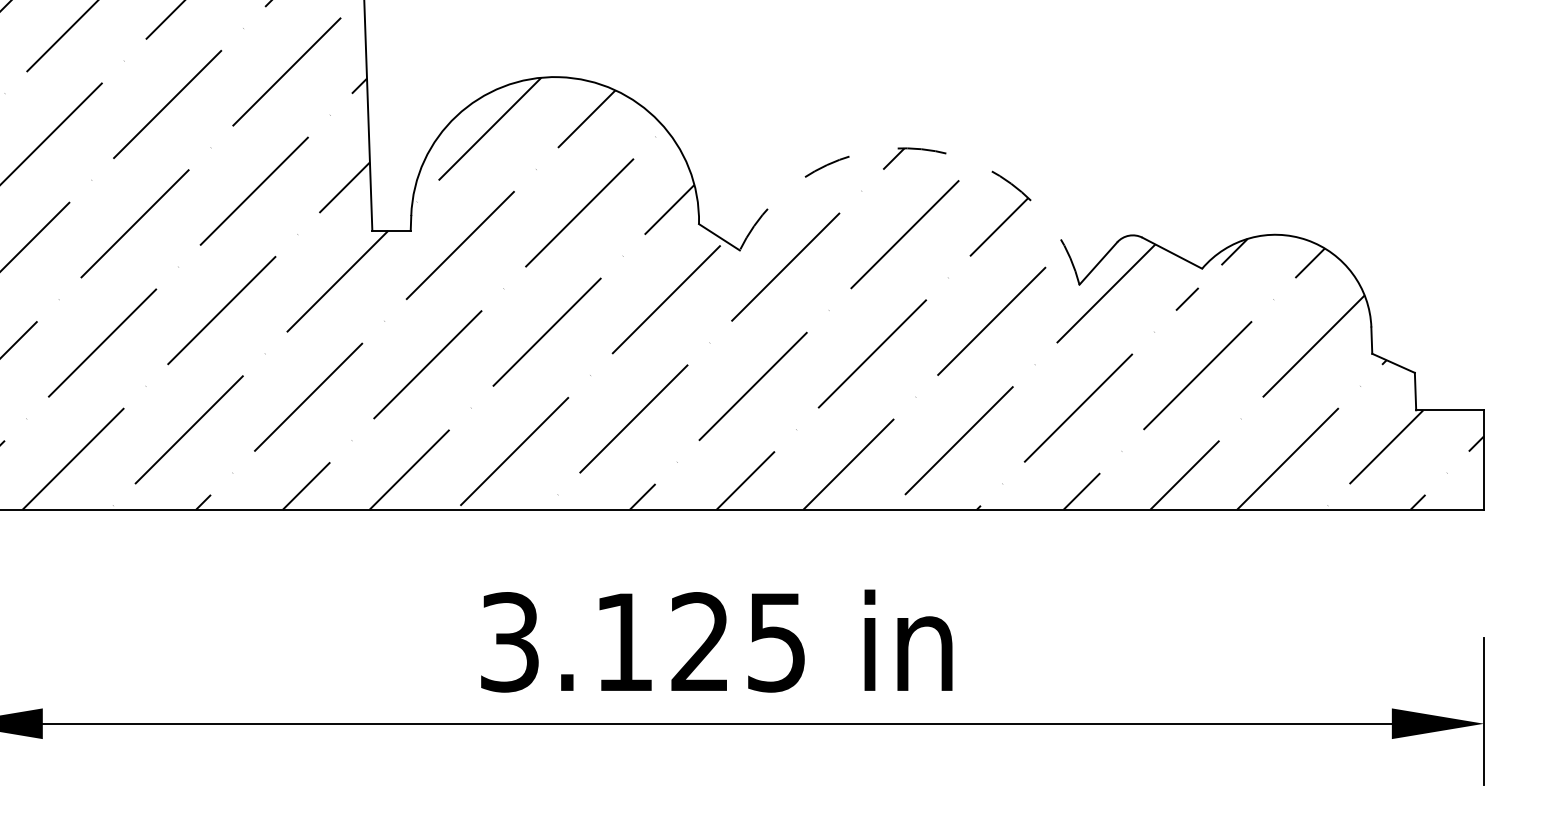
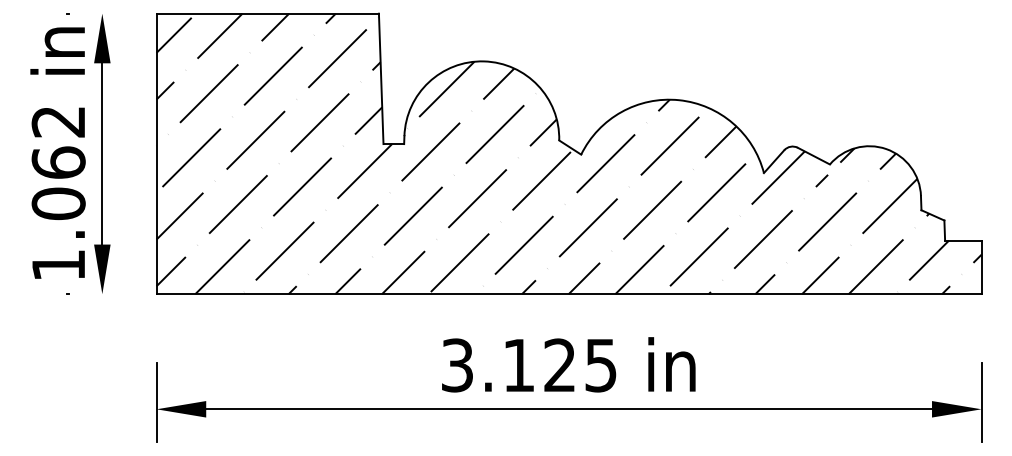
arc: (922, 149) -> (679, 100), dashed -> solid

